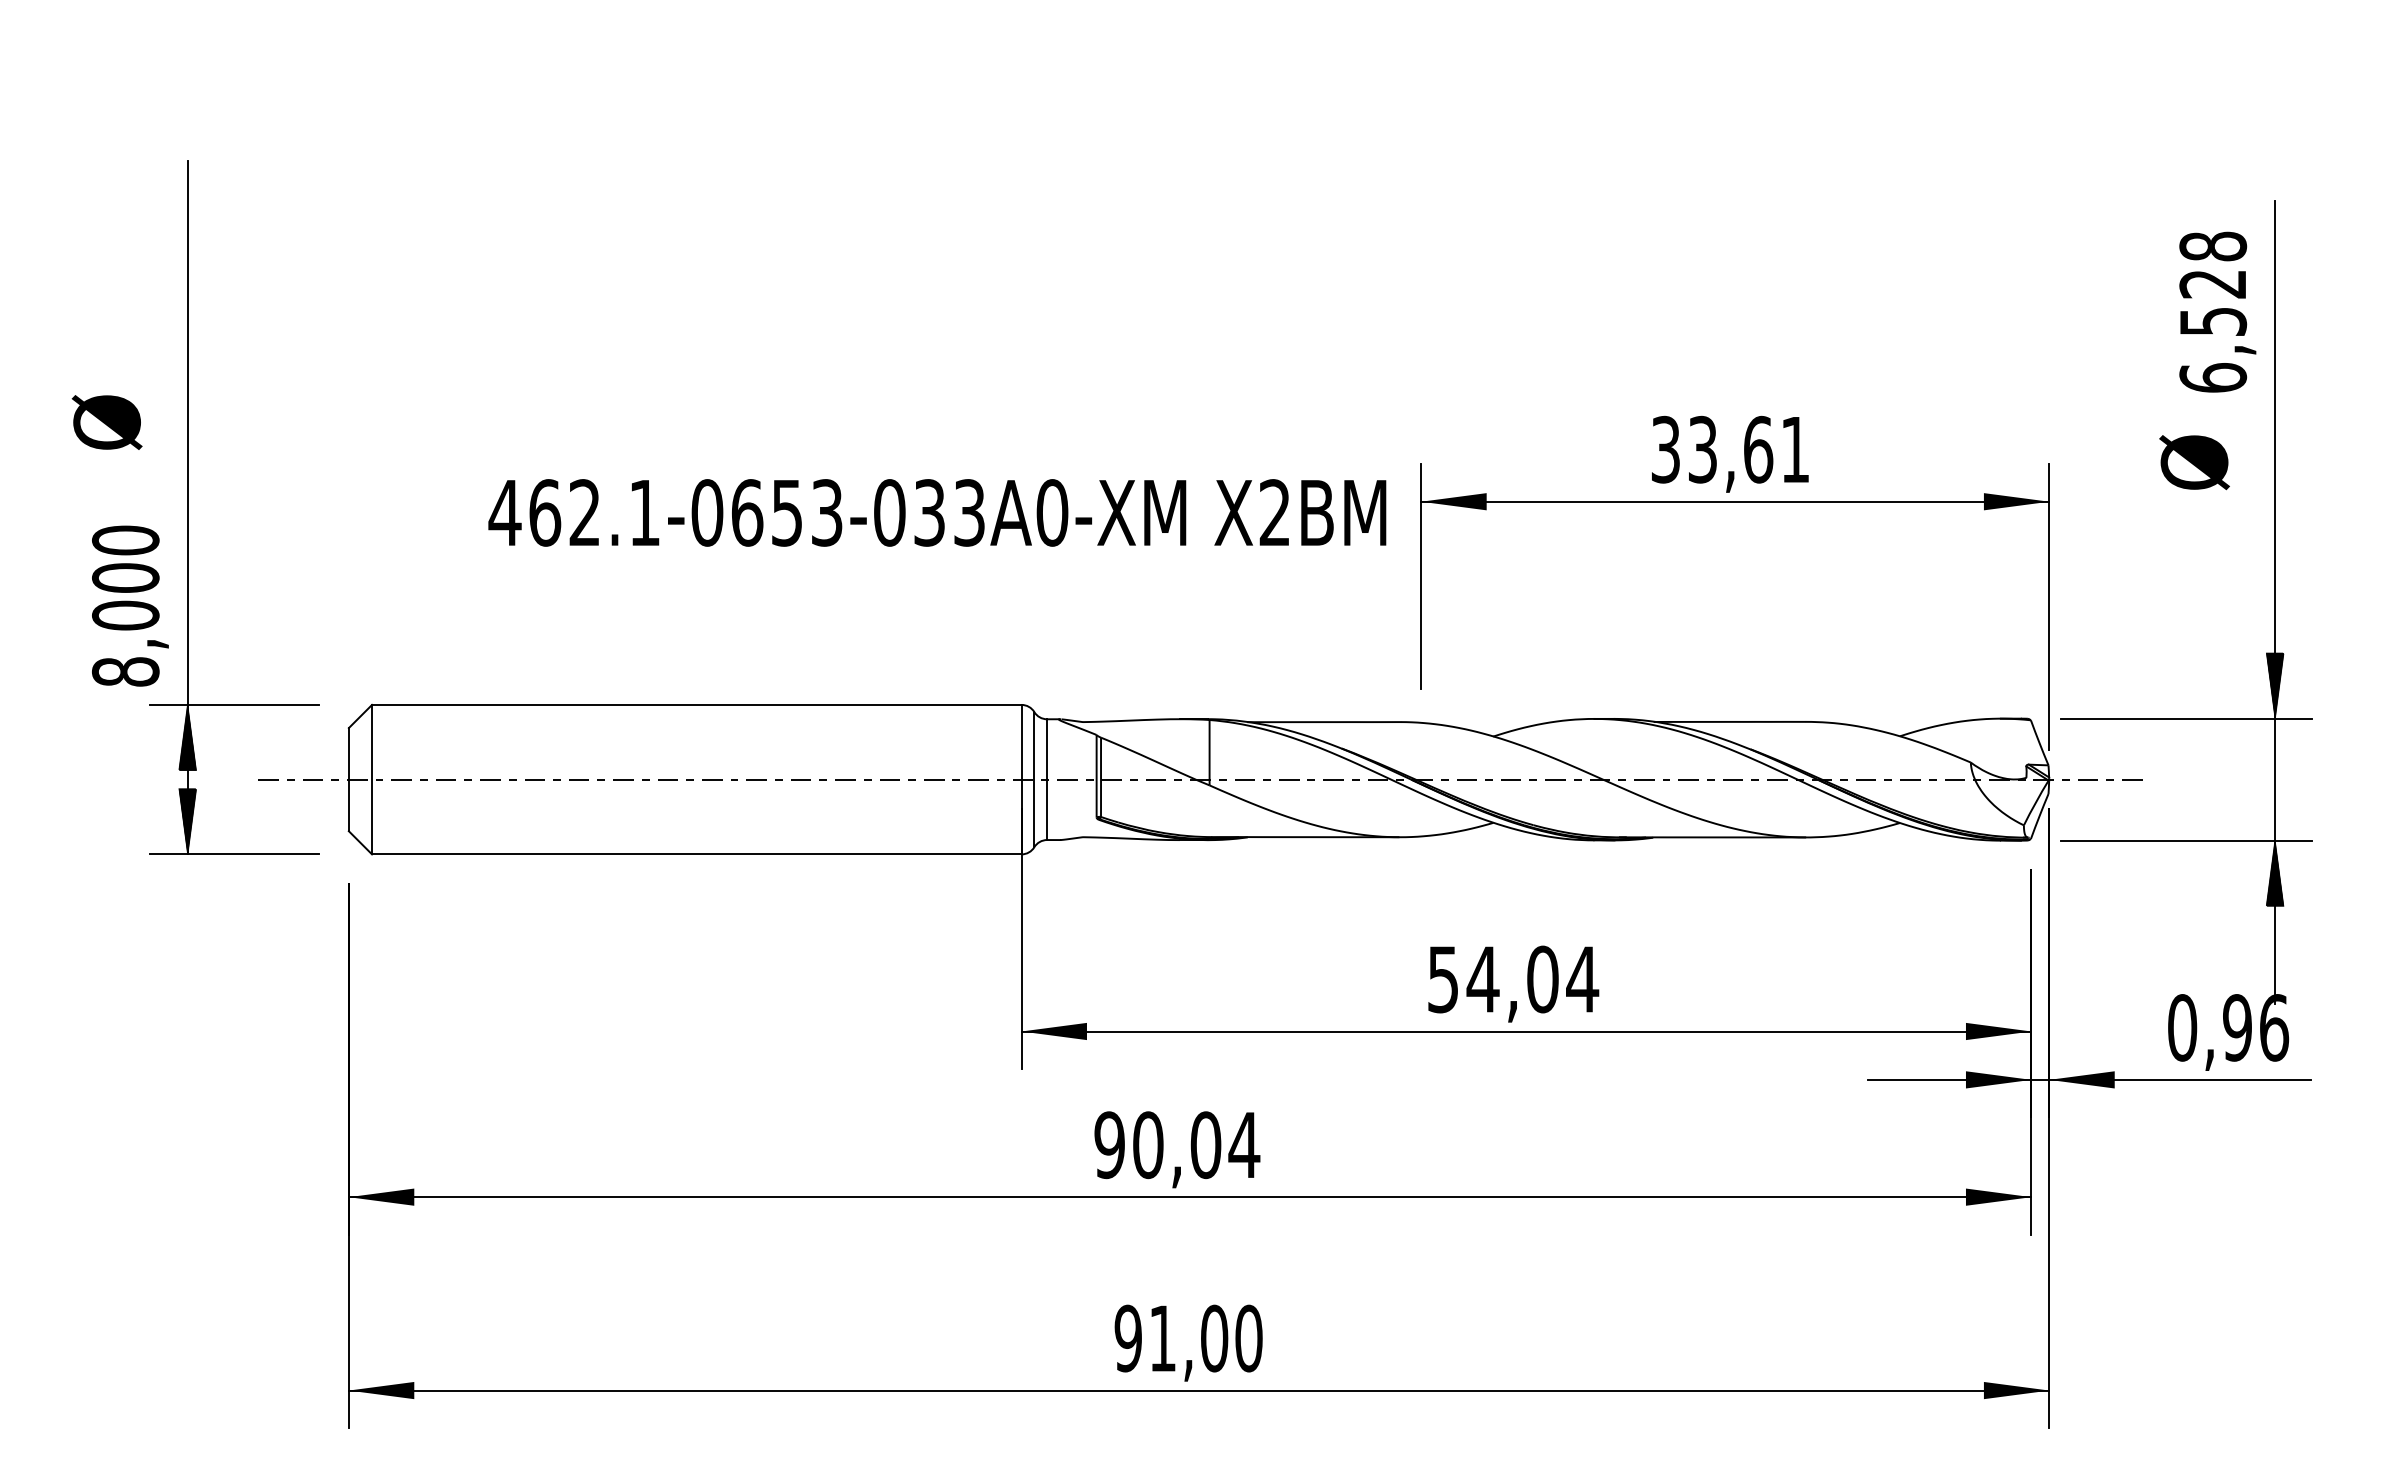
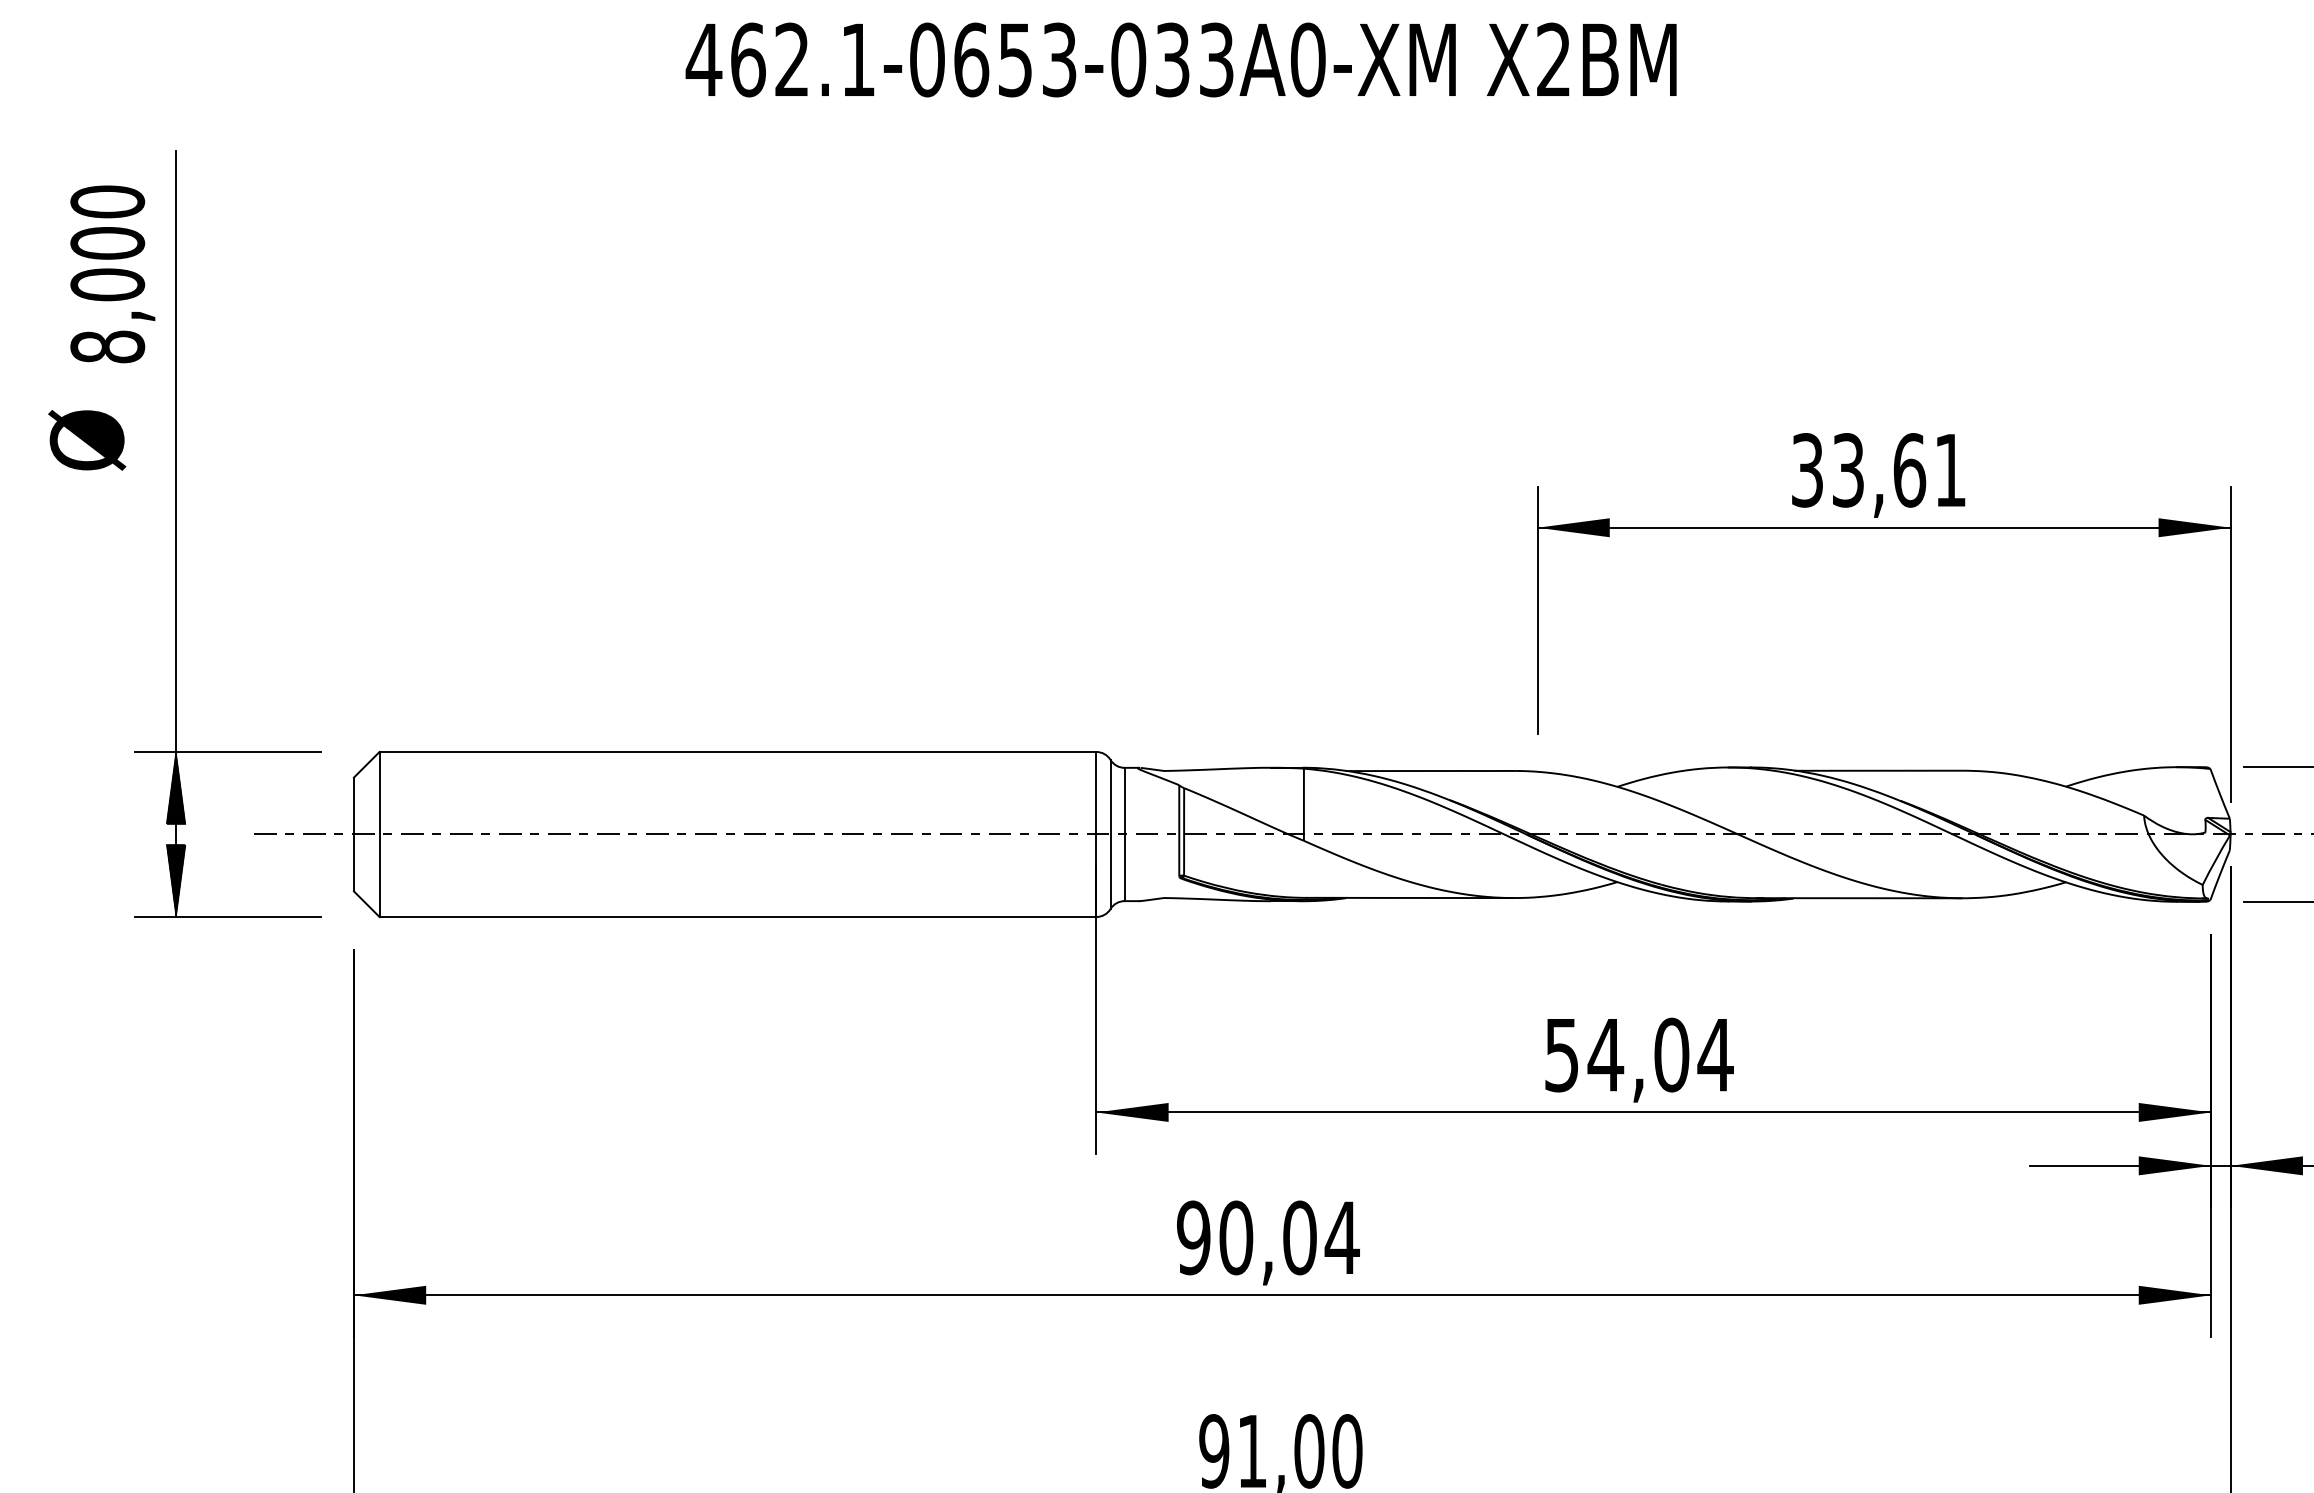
text: (937, 512) -> (1181, 59), moved
text: (130, 605) -> (112, 273), moved

